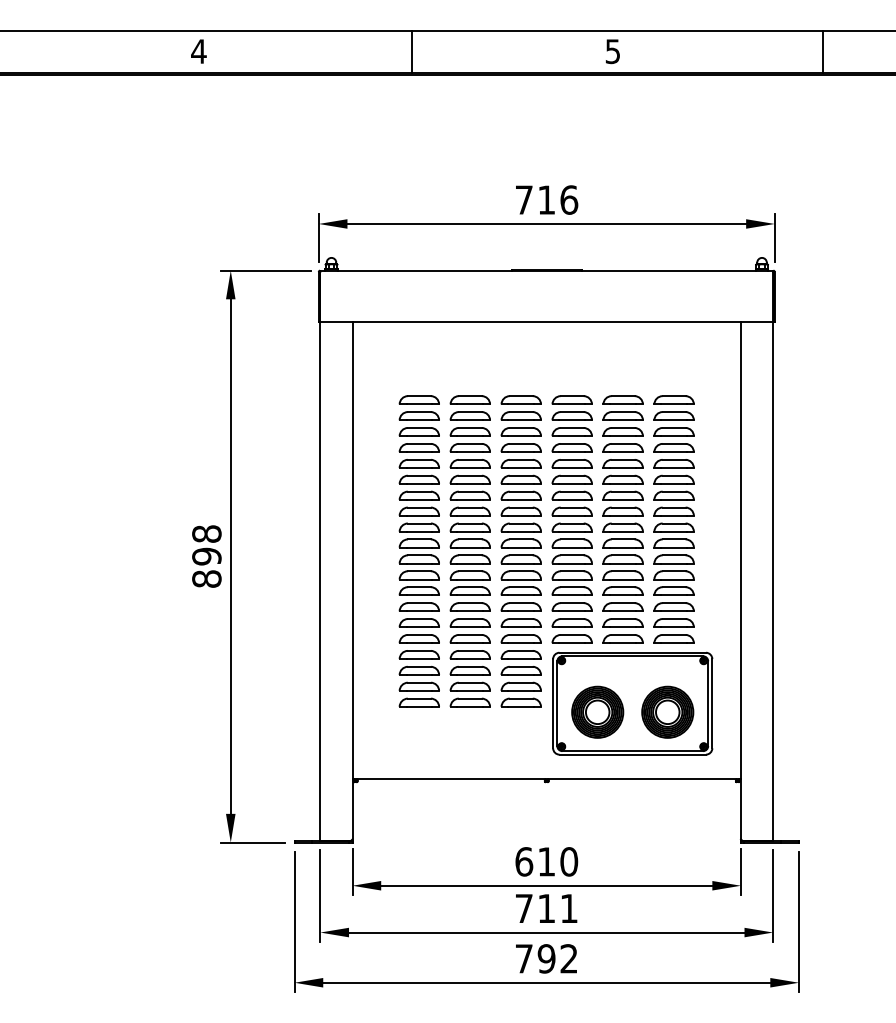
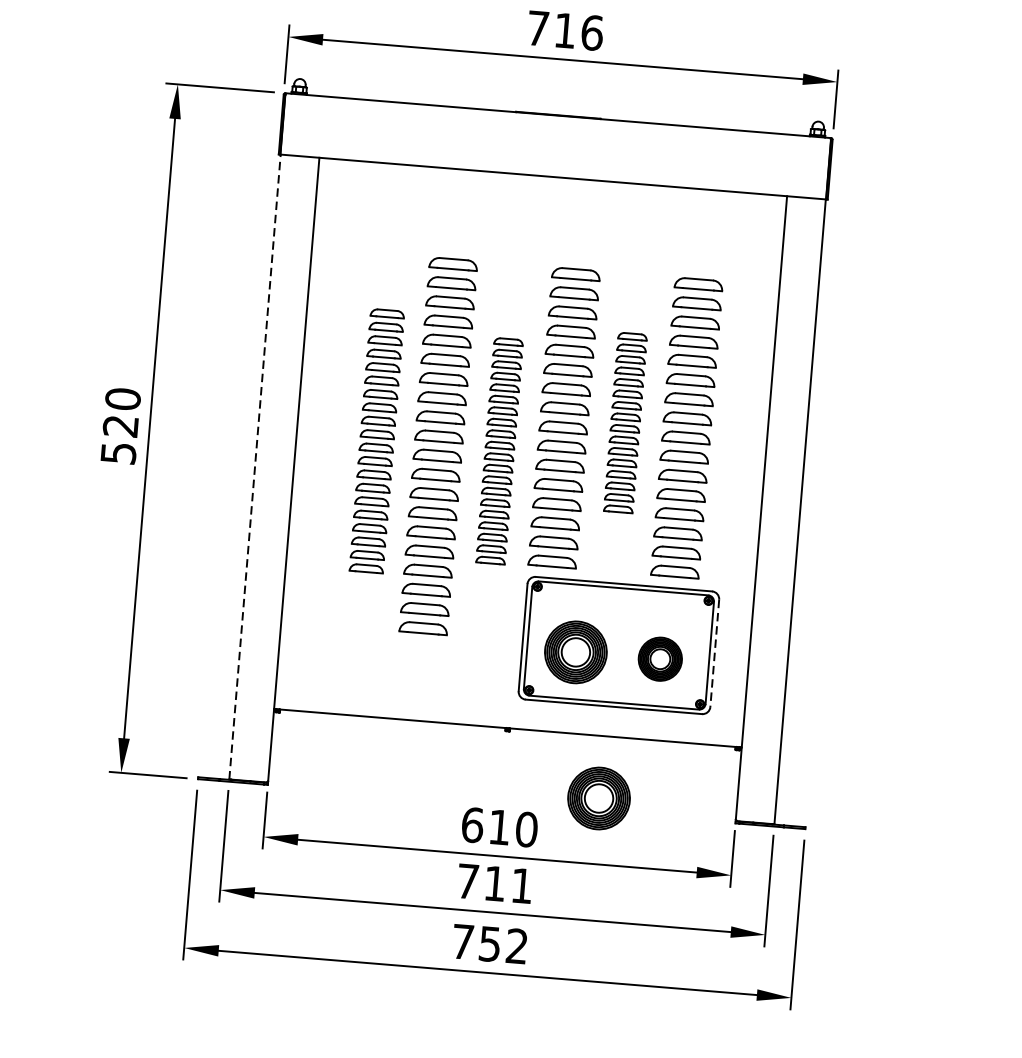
part: (622, 519) -> (624, 422), size x0.6
part: (418, 551) -> (376, 441), size x0.7
part: (520, 551) -> (498, 451), size x0.6
text: (206, 556) -> (120, 426), 898 -> 520
line: (320, 581) -> (255, 467), solid -> dashed
line: (712, 703) -> (714, 653), solid -> dashed
part: (667, 711) -> (660, 658), size x0.7
part: (626, 830) -> (598, 797), added
text: (546, 958) -> (489, 943), 792 -> 752

